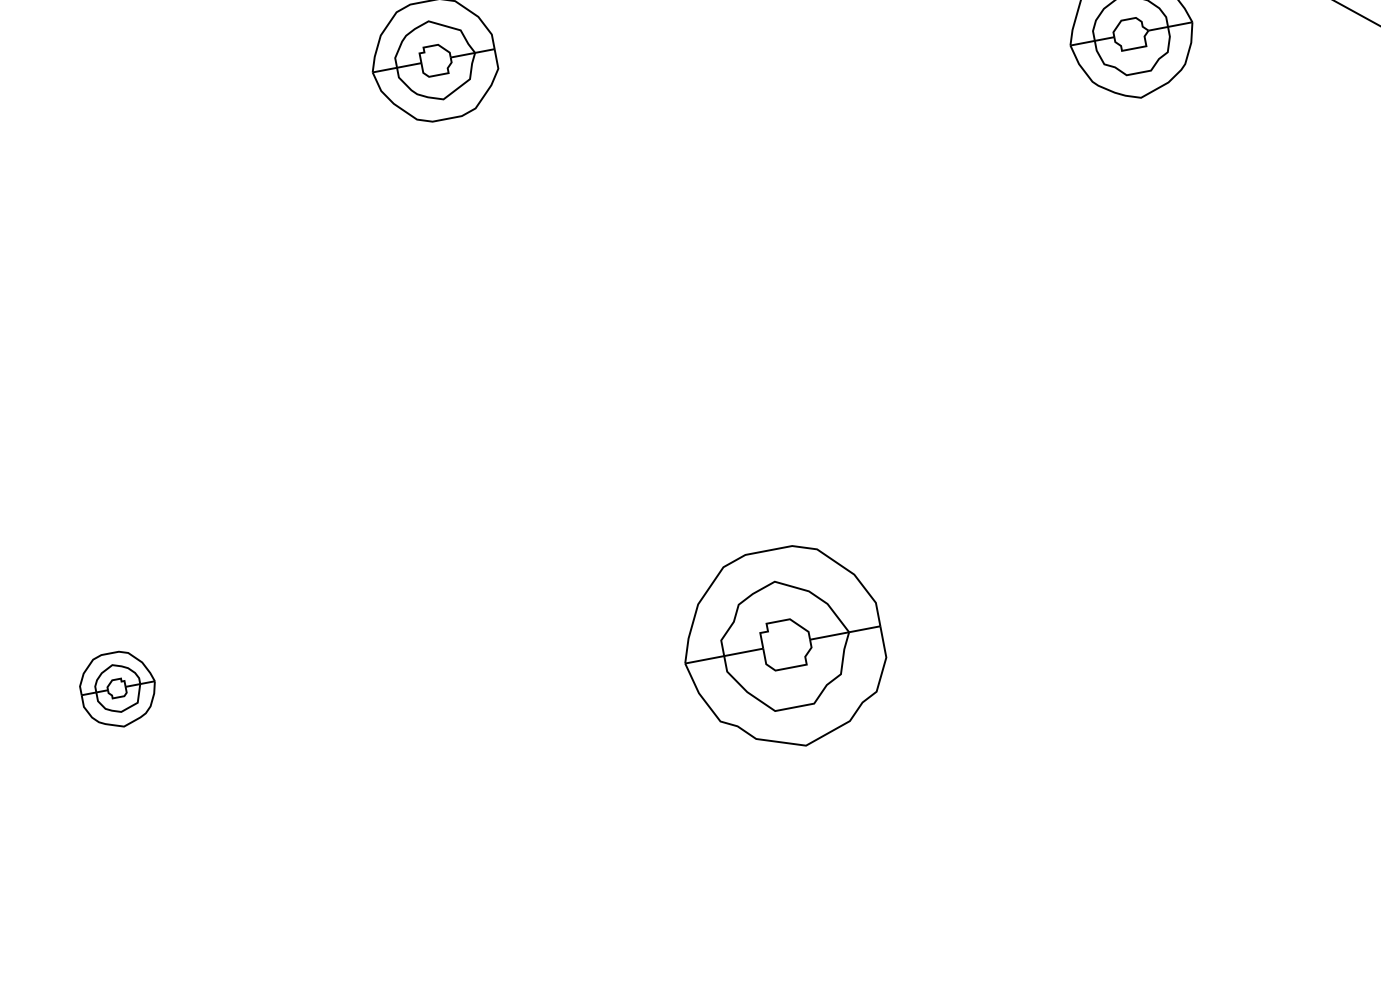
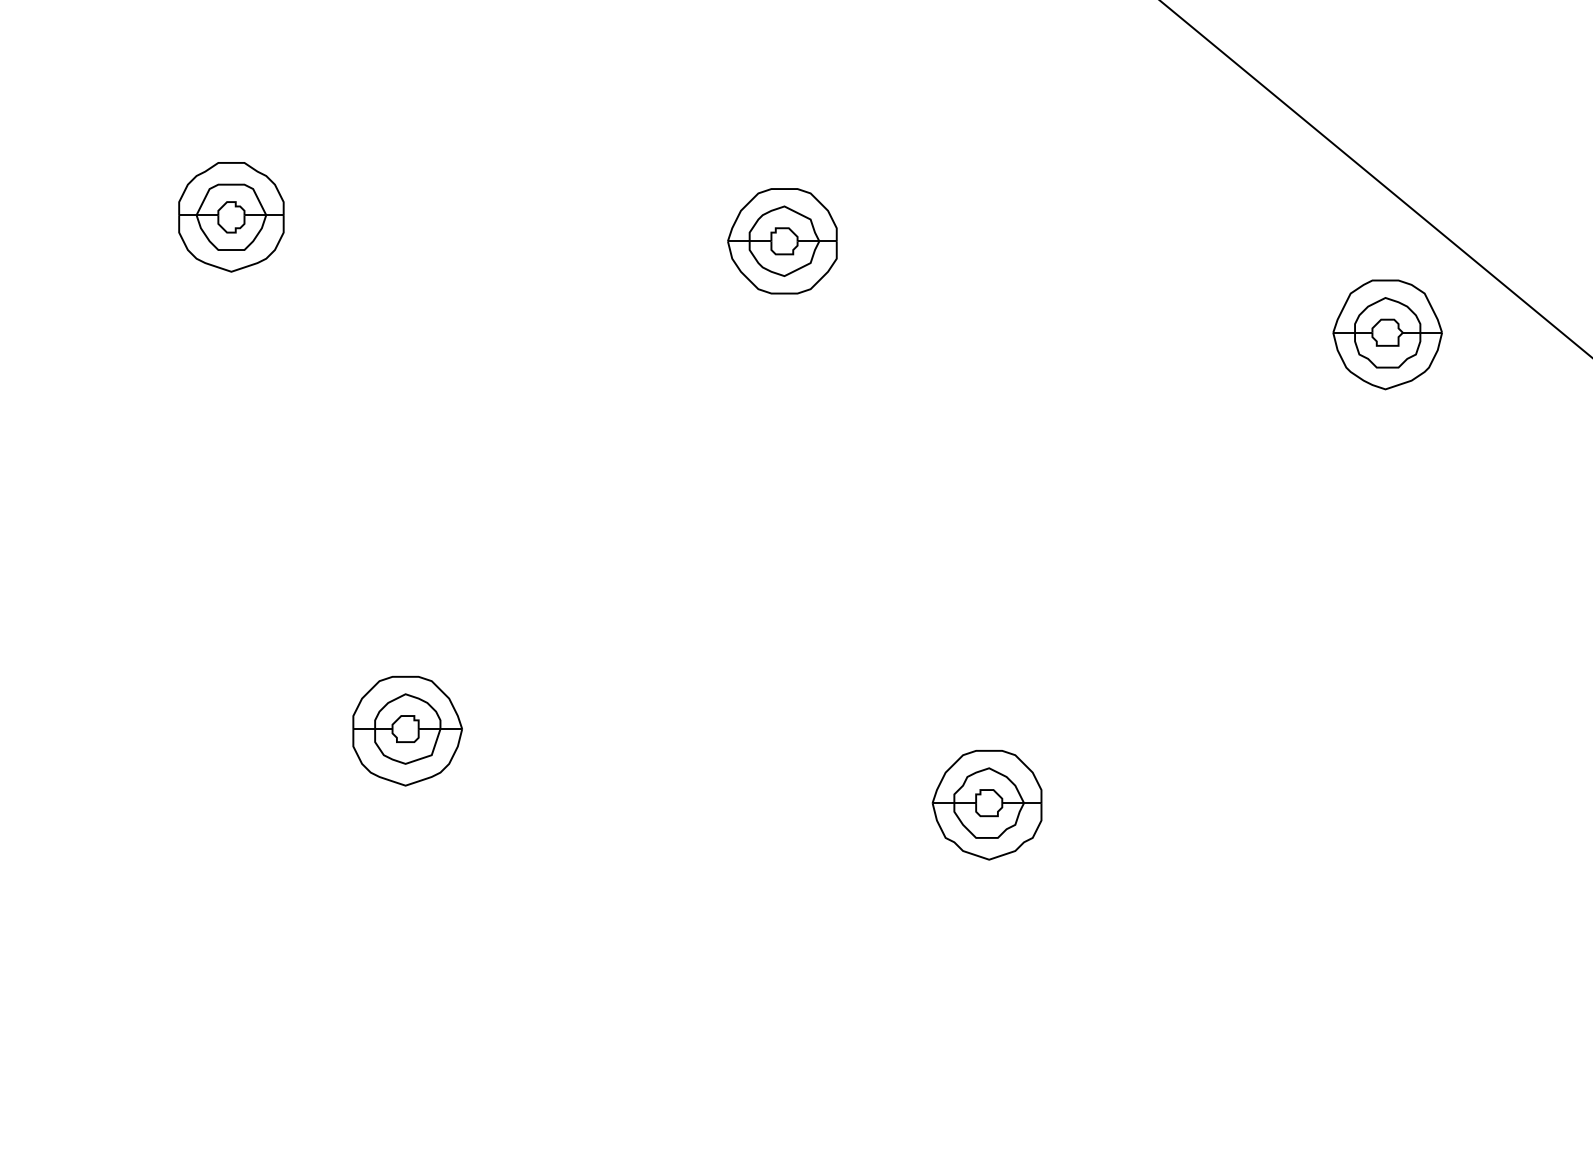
part: (782, 649) -> (986, 805), size x0.62
part: (118, 689) -> (407, 730), size x1.67

